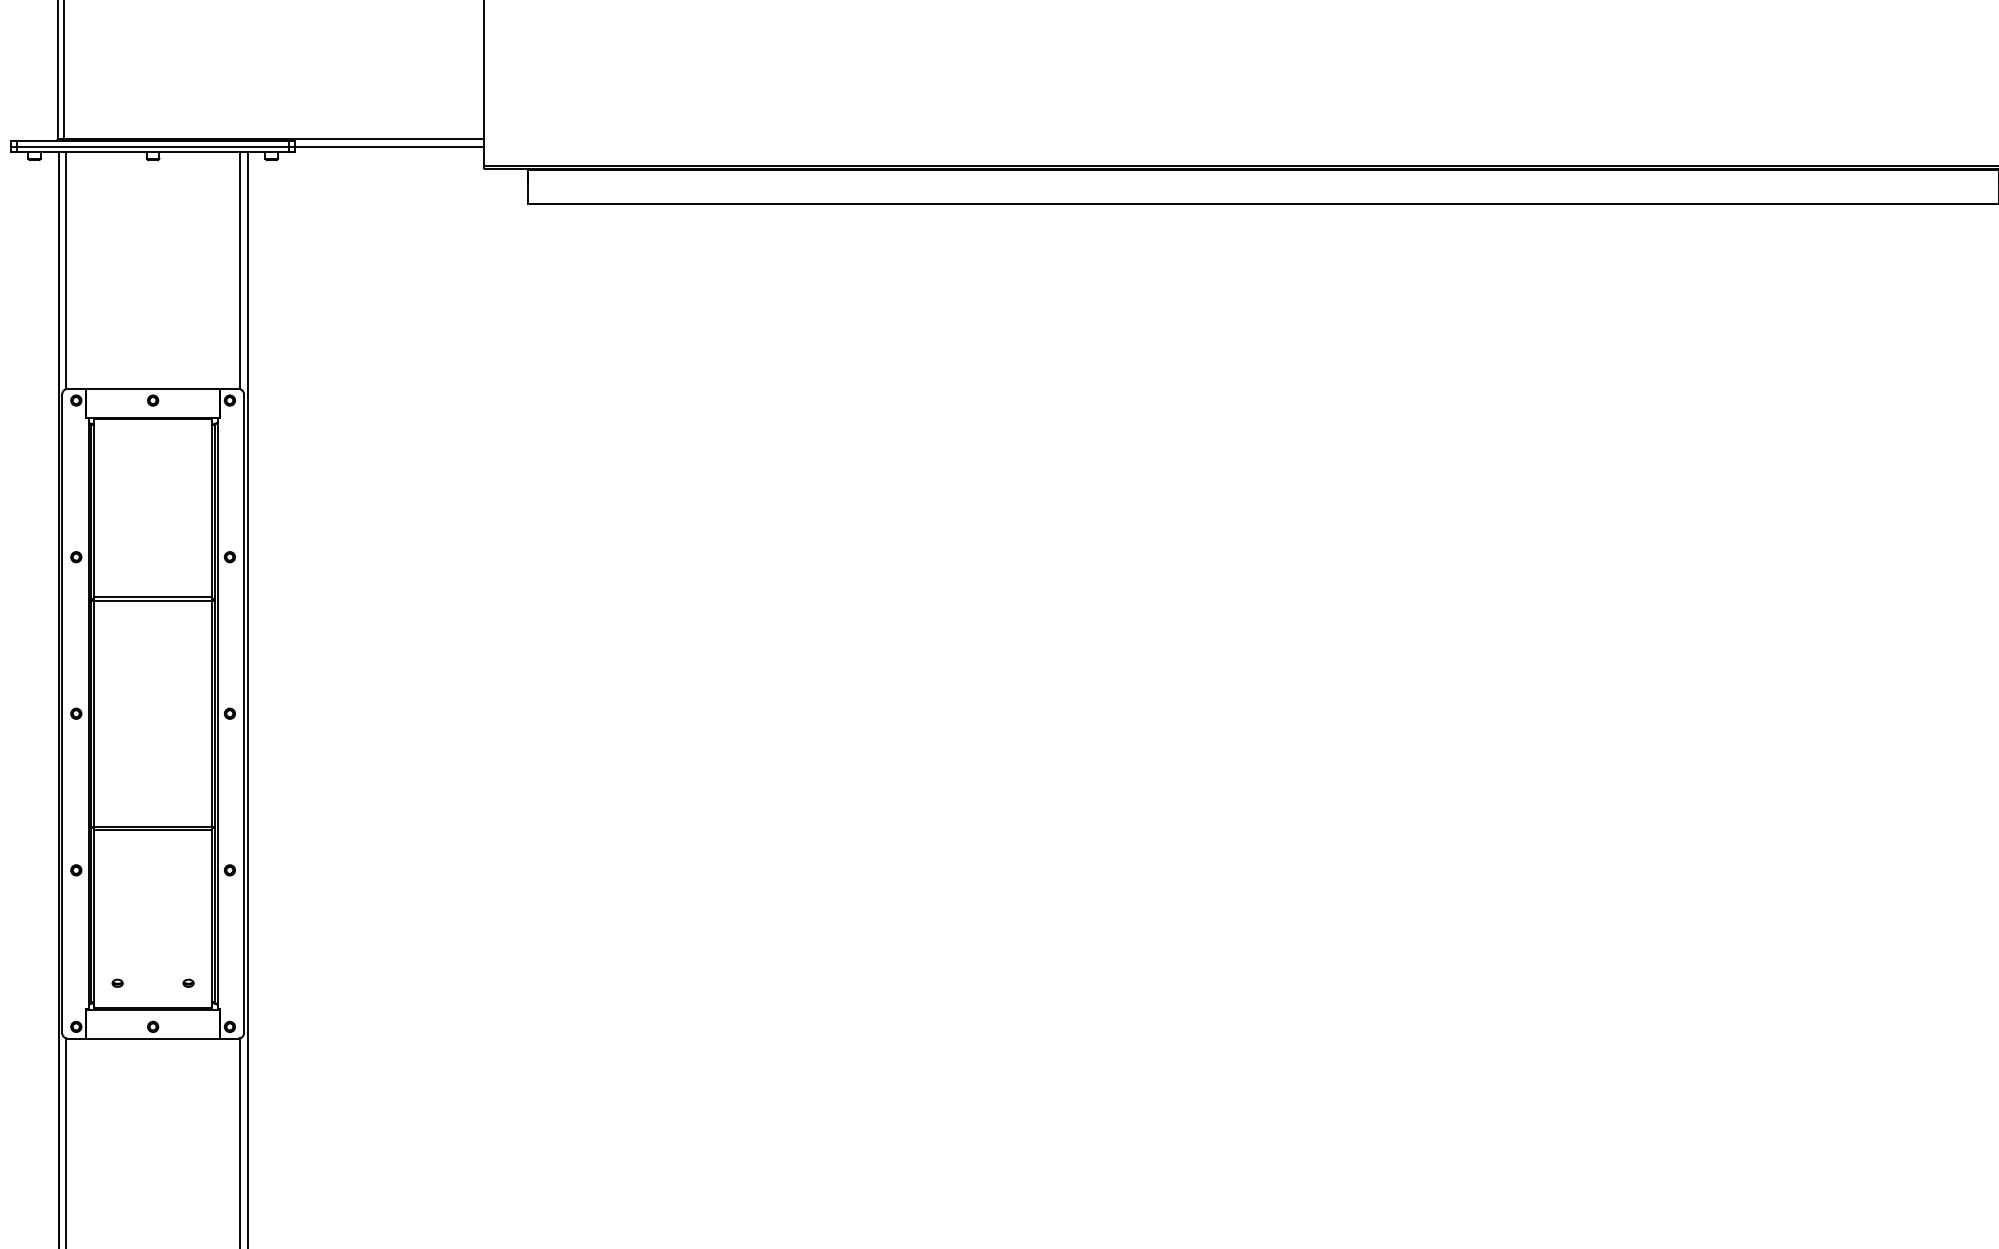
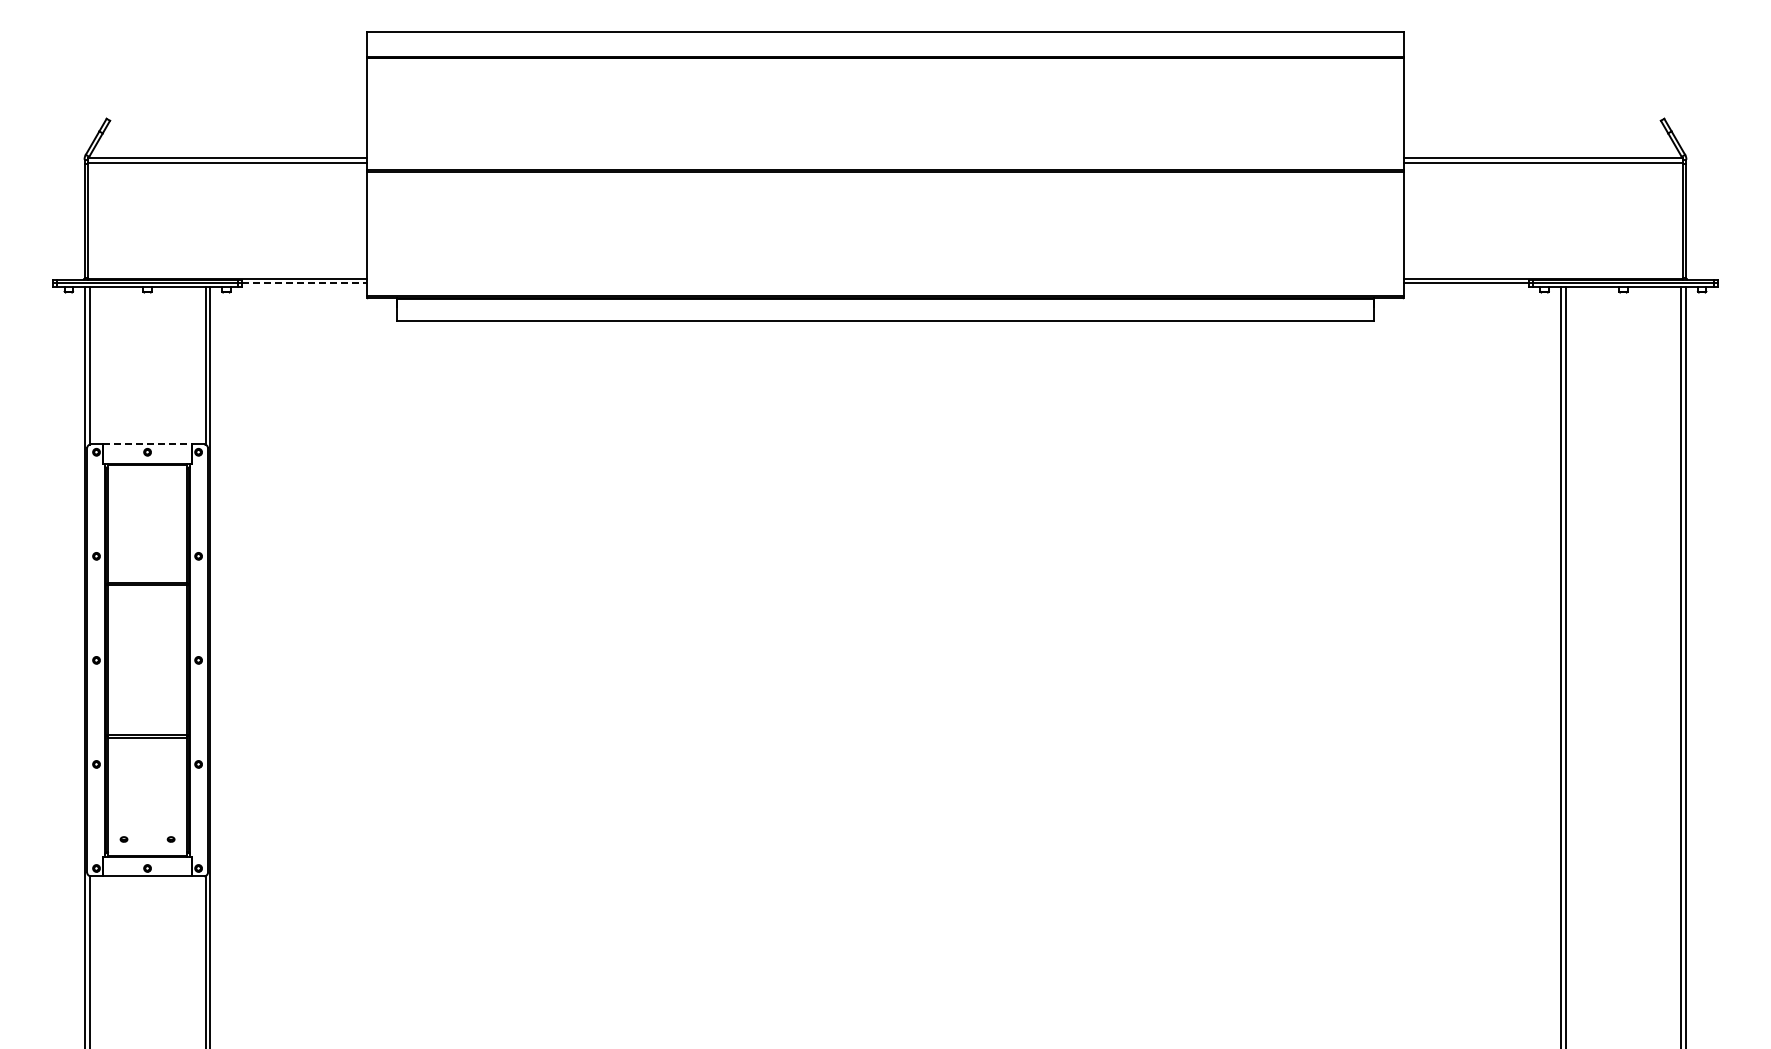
line: (389, 146) -> (304, 283), solid -> dashed
line: (152, 388) -> (147, 444), solid -> dashed

